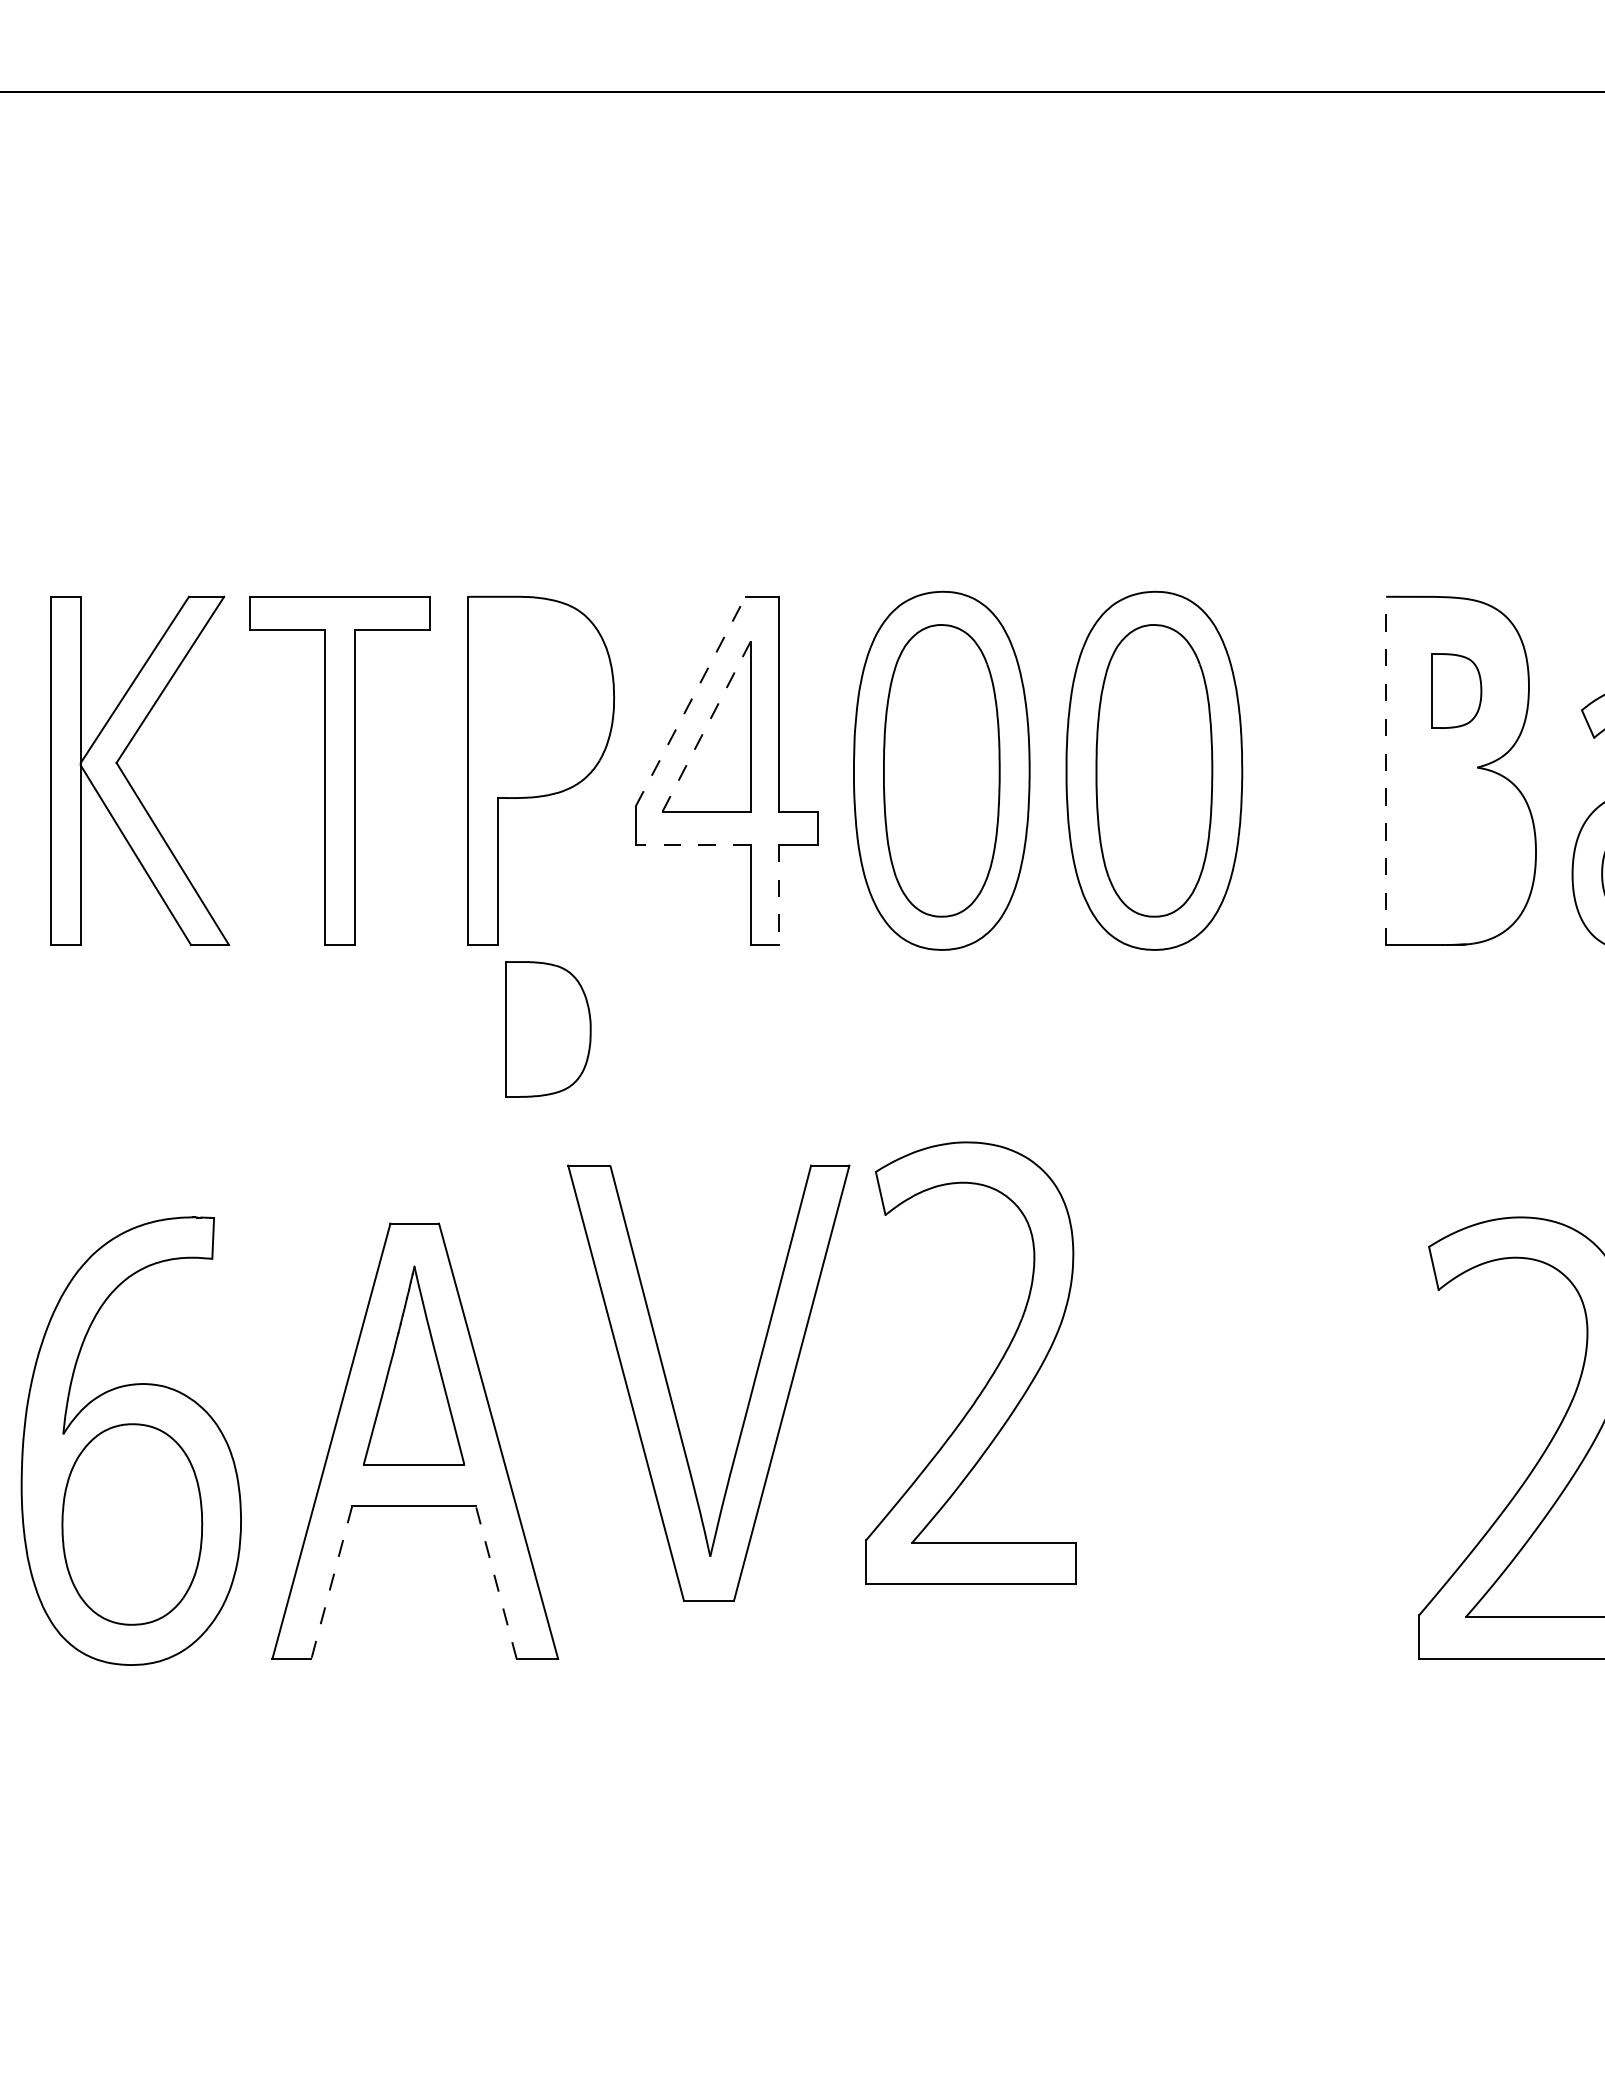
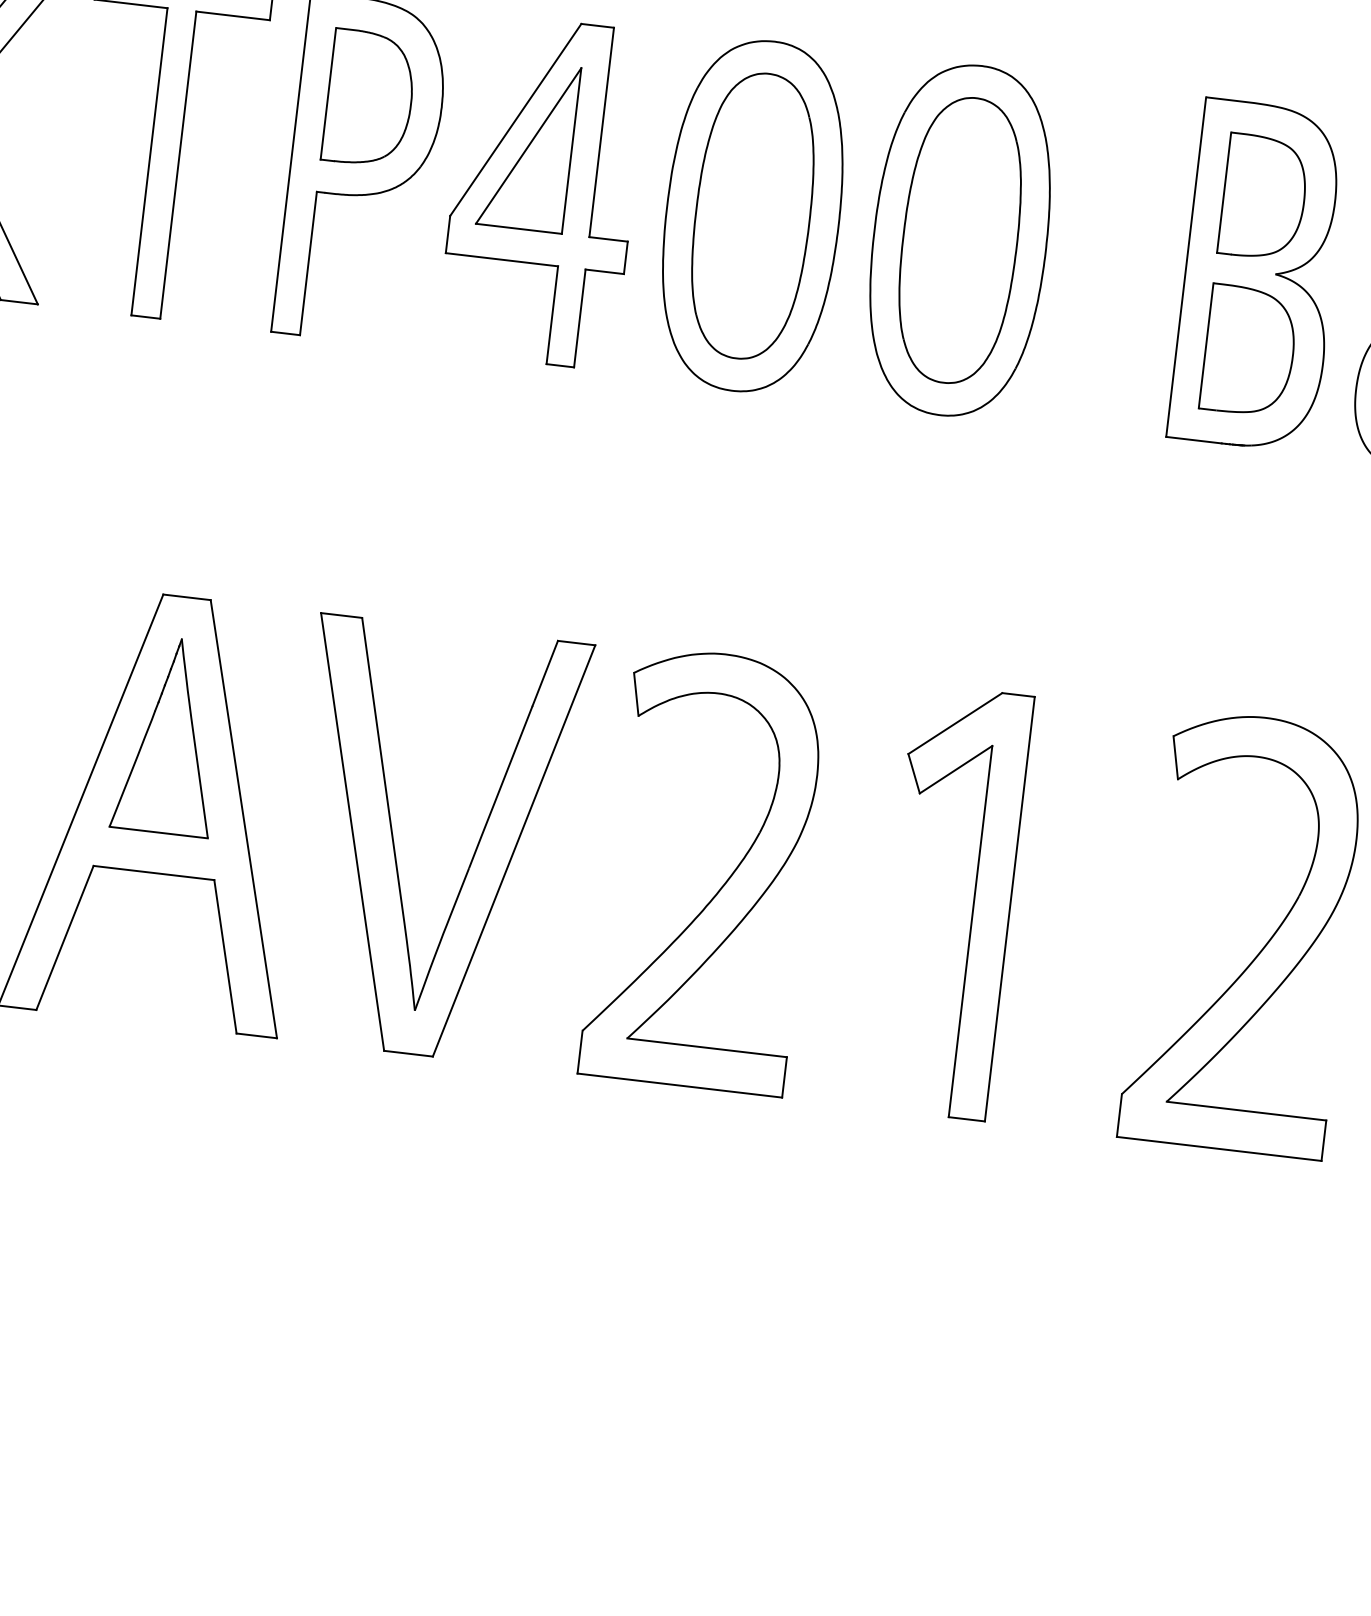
part: (1456, 690) -> (1264, 196), size x1.67
line: (690, 701) -> (515, 119), dashed -> solid
line: (706, 726) -> (528, 145), dashed -> solid
line: (1386, 770) -> (1186, 266), dashed -> solid
line: (693, 844) -> (502, 259), dashed -> solid
part: (1460, 848) -> (1249, 351), added
line: (778, 895) -> (579, 319), dashed -> solid
part: (548, 1029) -> (369, 98), moved
part: (991, 1374) -> (723, 883), moved
part: (670, 1391) -> (394, 845), moved
part: (1246, 1440) -> (973, 904), added
line: (331, 1582) -> (64, 937), dashed -> solid
line: (496, 1582) -> (225, 956), dashed -> solid

